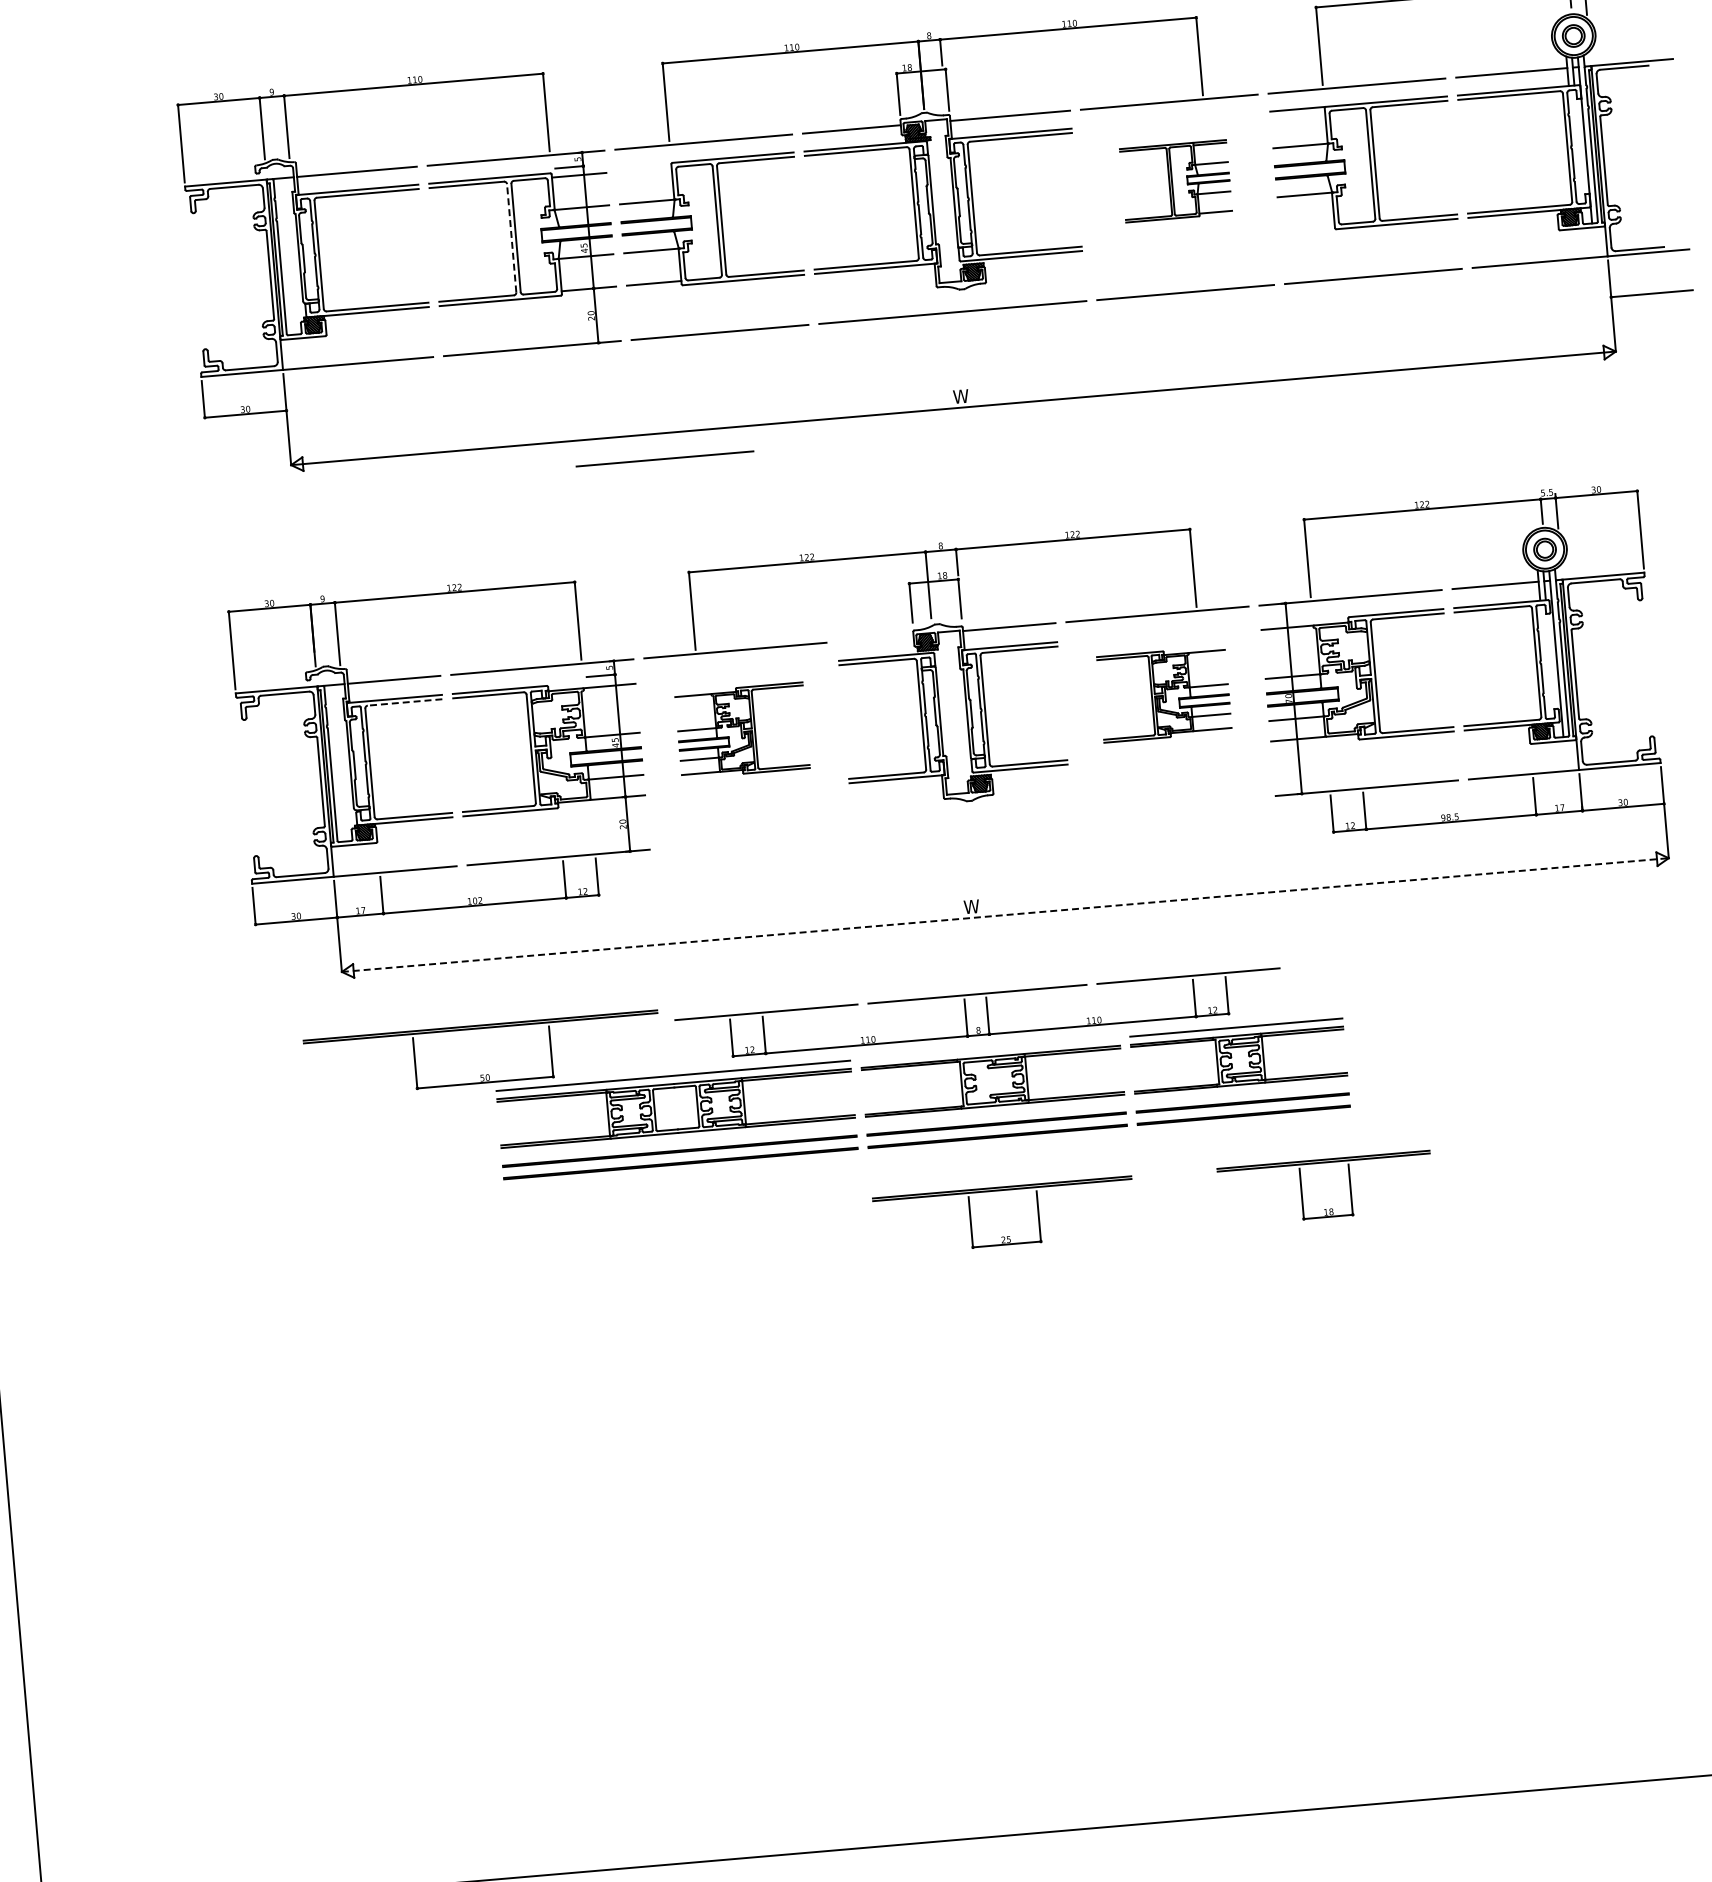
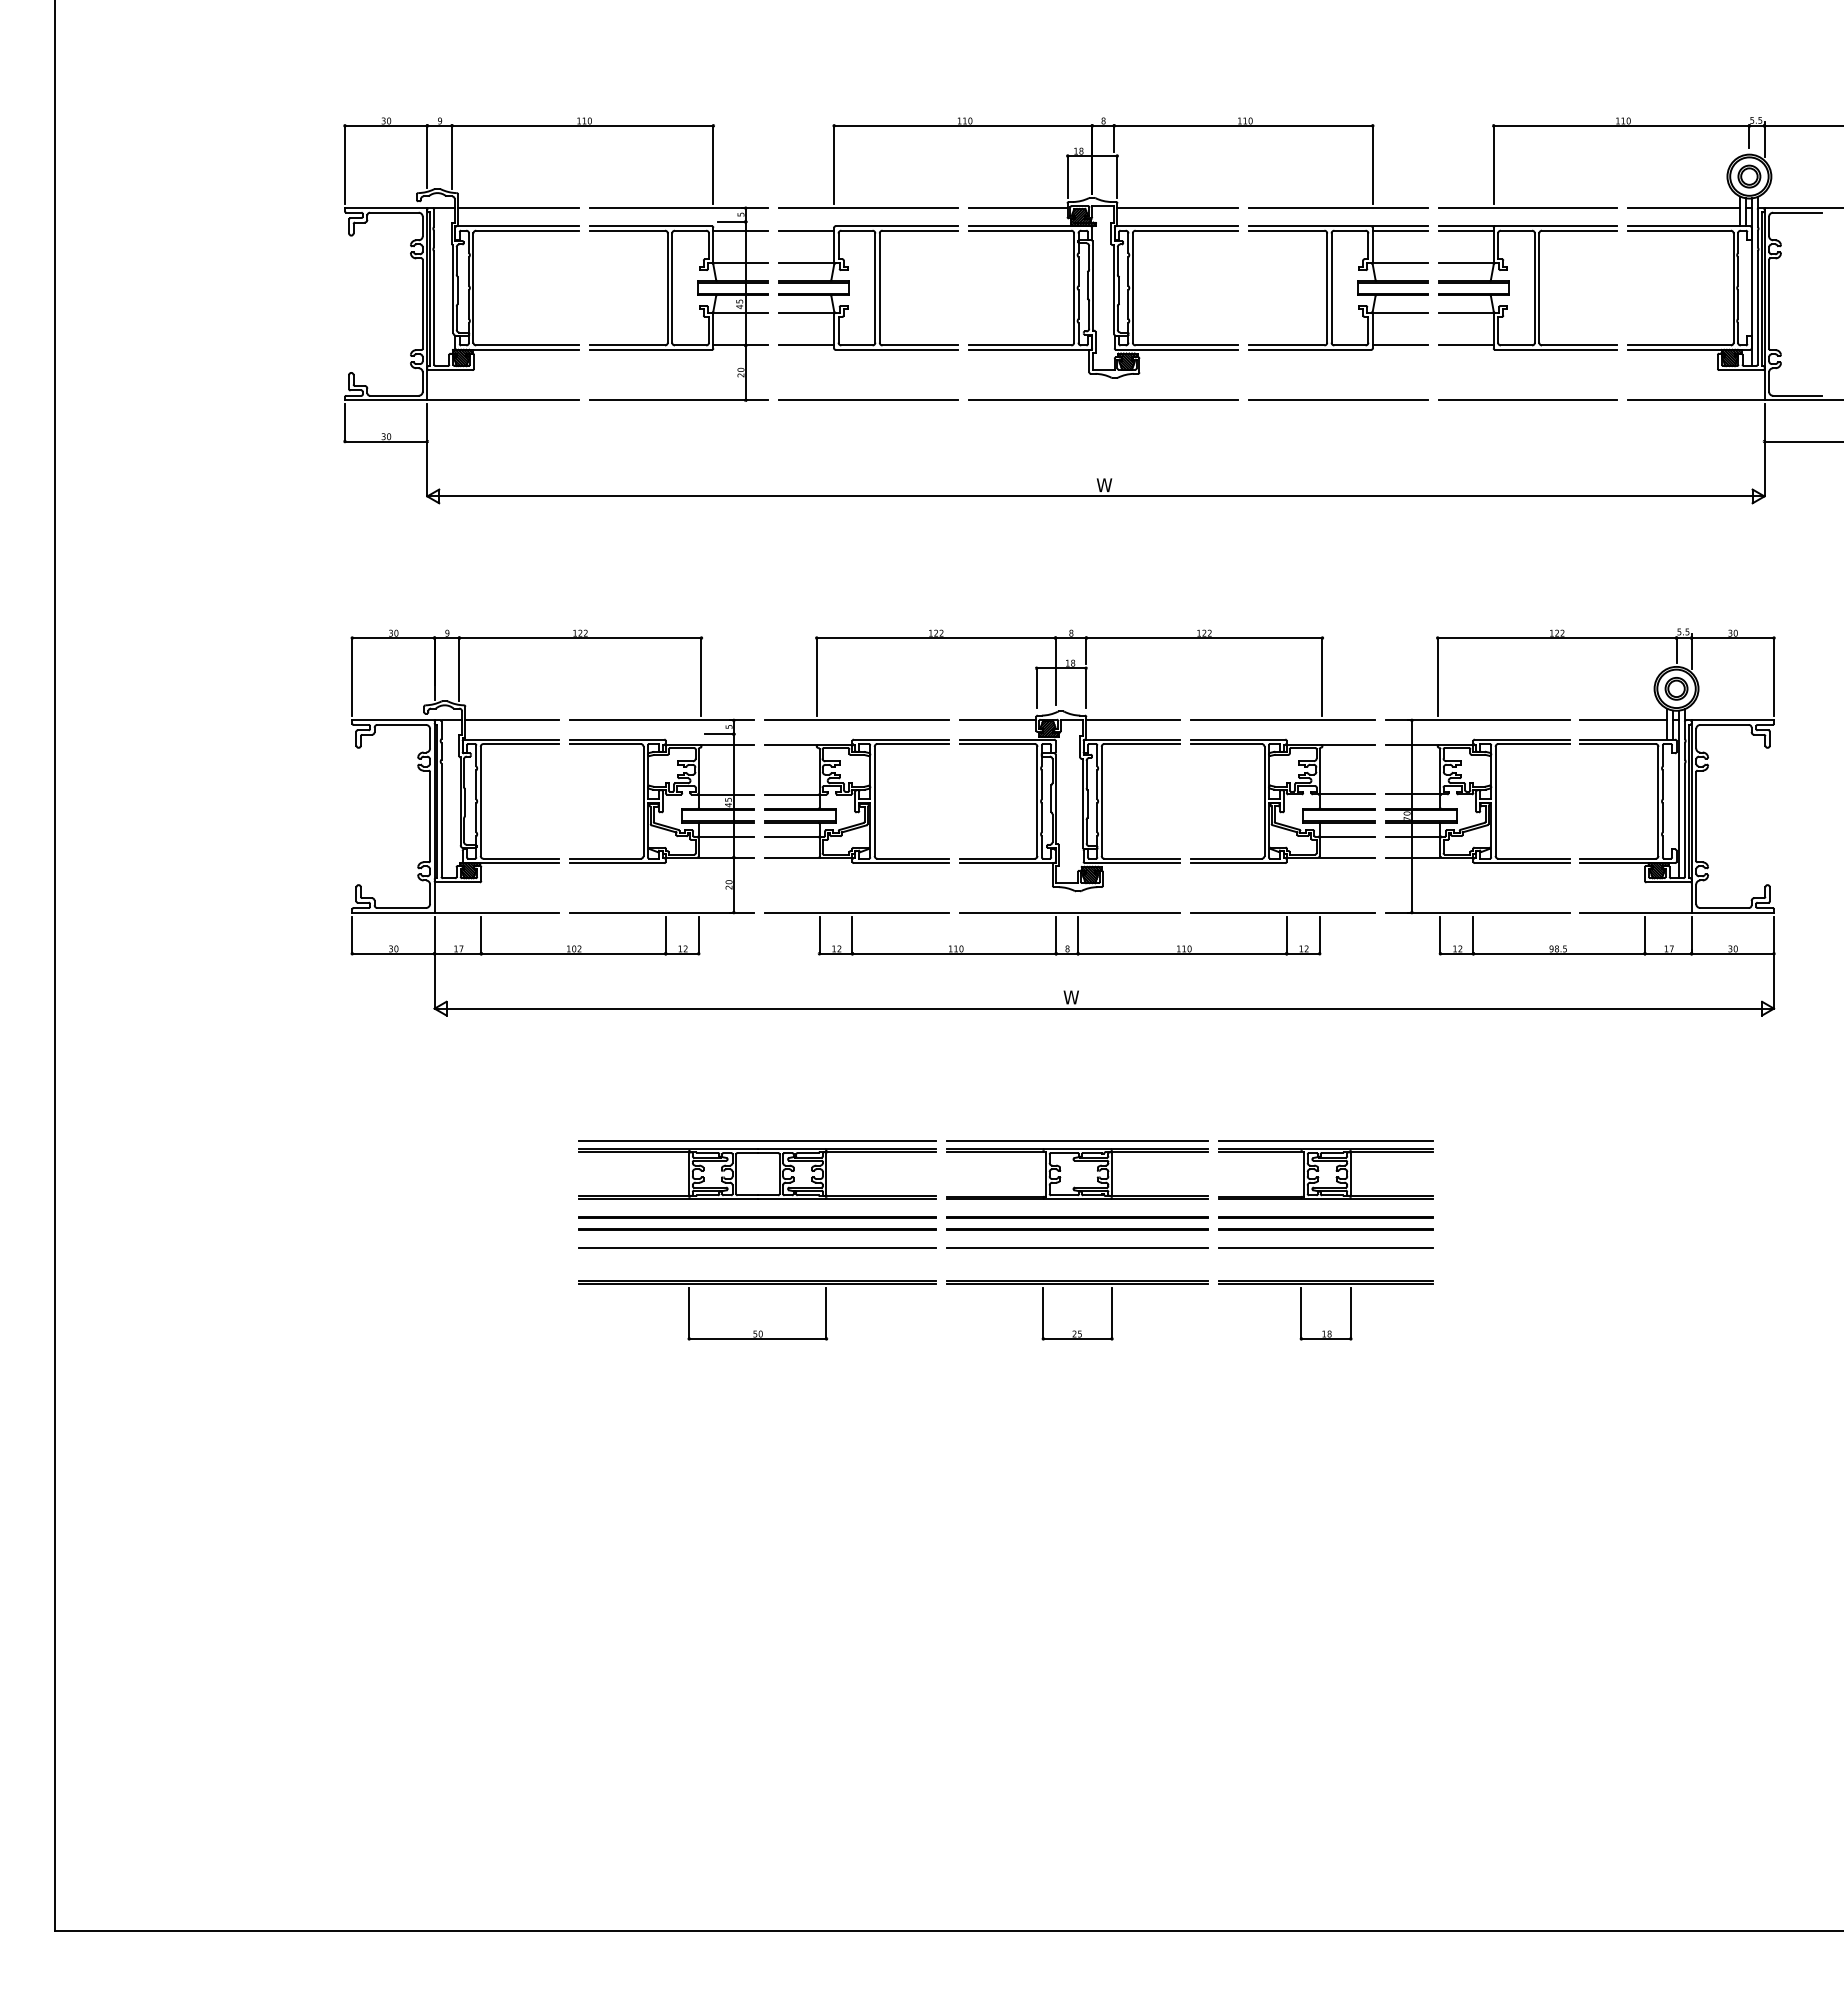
line: (1297, 113) -> (1465, 230), added
line: (644, 169) -> (806, 230), added
part: (1176, 180) -> (1338, 287), size x1.67
line: (1306, 227) -> (1465, 345), added
line: (511, 238) -> (667, 288), dashed -> solid
line: (664, 458) -> (802, 521), removed
line: (875, 638) -> (997, 720), added
part: (1164, 693) -> (1282, 800), size x1.43
line: (405, 702) -> (521, 744), dashed -> solid
part: (742, 729) -> (856, 800), size x1.43
line: (1005, 914) -> (1104, 1008), dashed -> solid
part: (987, 1014) -> (1077, 933), moved
line: (990, 1048) -> (1077, 1141), added
part: (483, 1074) -> (756, 1330), moved
line: (1245, 1133) -> (1326, 1248), added
line: (999, 1154) -> (1077, 1248), added
line: (682, 1182) -> (757, 1248), added
part: (1326, 1208) -> (1324, 1330), moved

